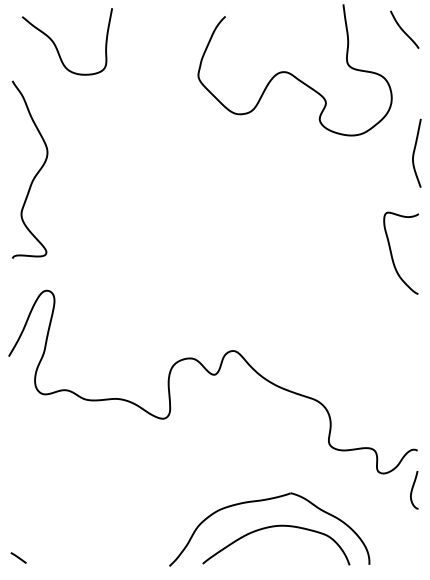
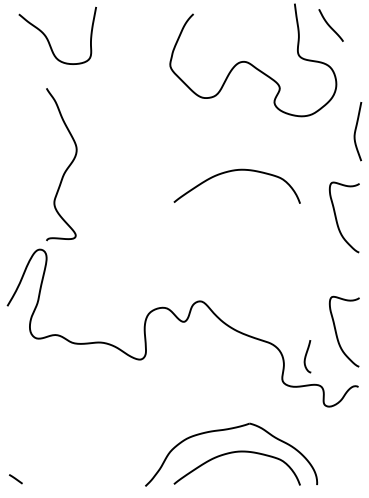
curve: (403, 29) -> (330, 25), moved
curve: (35, 174) -> (66, 168), moved
curve: (274, 199) -> (235, 171), added
curve: (392, 386) -> (336, 331), added
curve: (412, 490) -> (306, 356), moved

